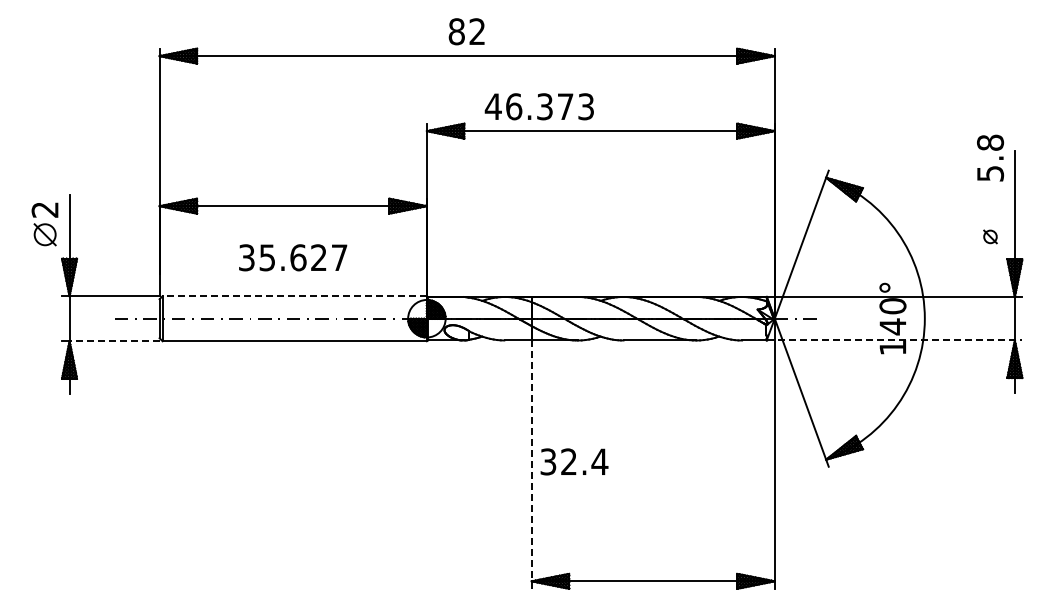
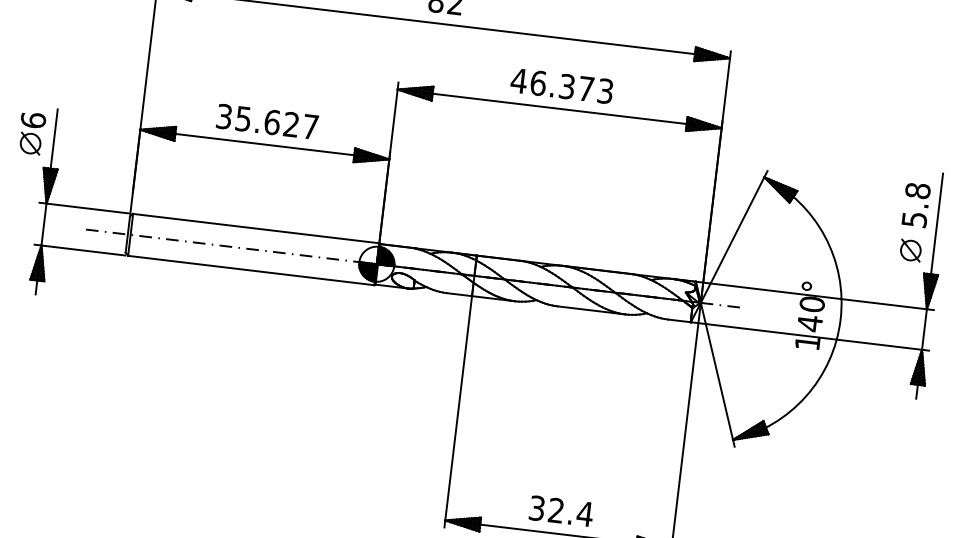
text: (538, 106) -> (561, 85), moved
text: (990, 157) -> (916, 204), moved
text: (44, 209) -> (32, 120), 2 -> 6
part: (990, 236) -> (910, 250), size x1.67
text: (293, 257) -> (267, 121), moved
line: (294, 296) -> (255, 228), dashed -> solid
line: (894, 340) -> (809, 336), dashed -> solid
line: (114, 341) -> (83, 250), dashed -> solid
text: (574, 461) -> (561, 510), moved
line: (531, 465) -> (457, 412), dashed -> solid

